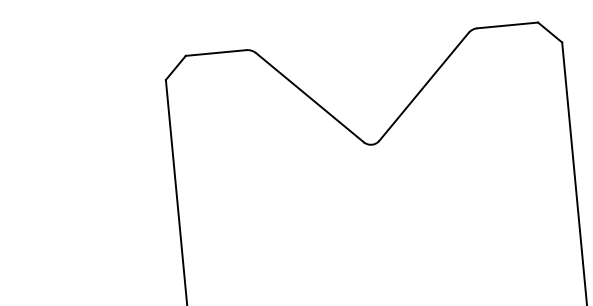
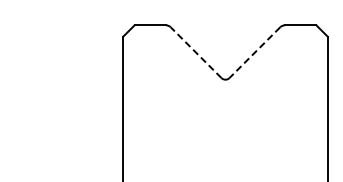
line: (423, 86) -> (254, 52), solid -> dashed
line: (310, 97) -> (196, 52), solid -> dashed

